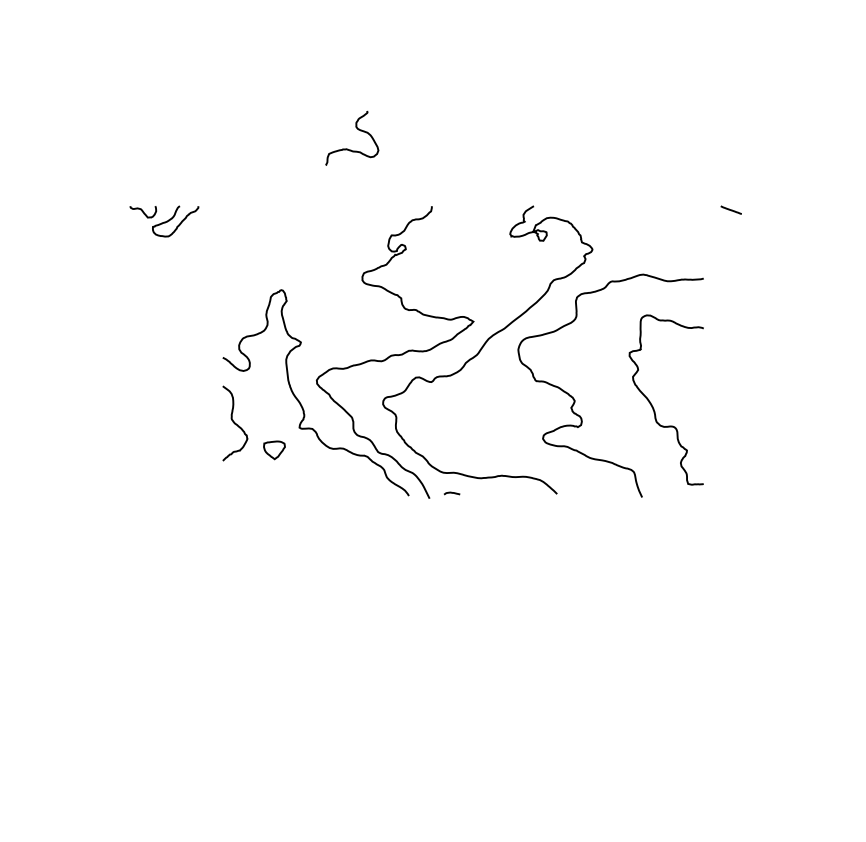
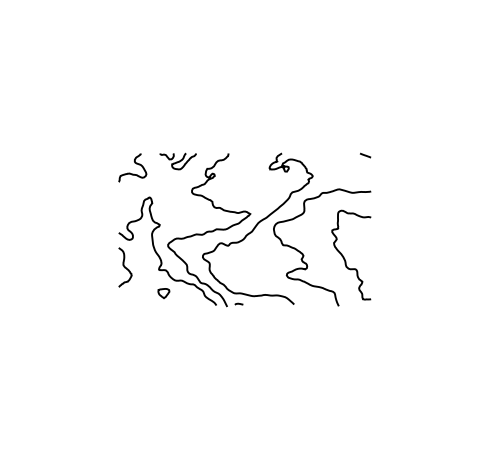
curve: (355, 130) -> (134, 163), moved
curve: (731, 210) -> (365, 155), moved
part: (163, 221) -> (177, 161), moved
part: (273, 450) -> (163, 293), moved

